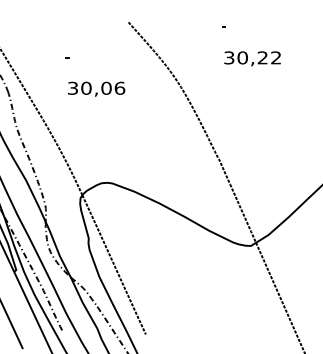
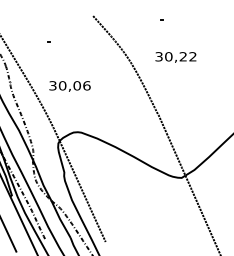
text: (252, 58) -> (175, 57), moved
text: (95, 89) -> (69, 86), moved

